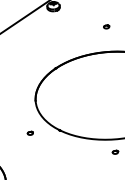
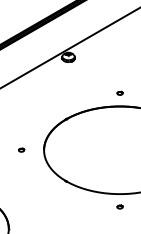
part: (106, 26) -> (119, 92), moved
part: (30, 132) -> (21, 149), moved

